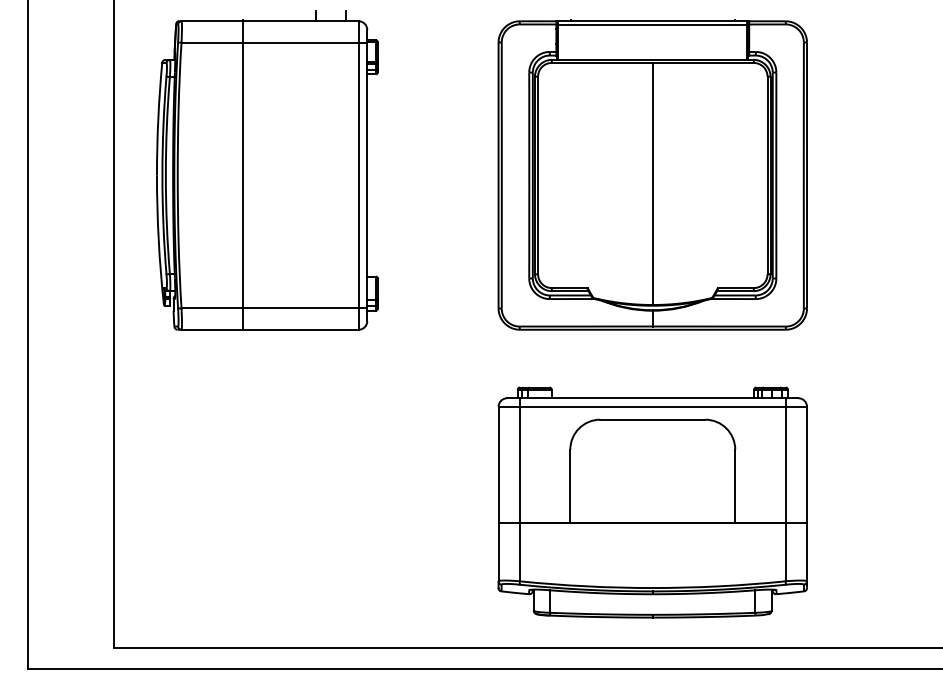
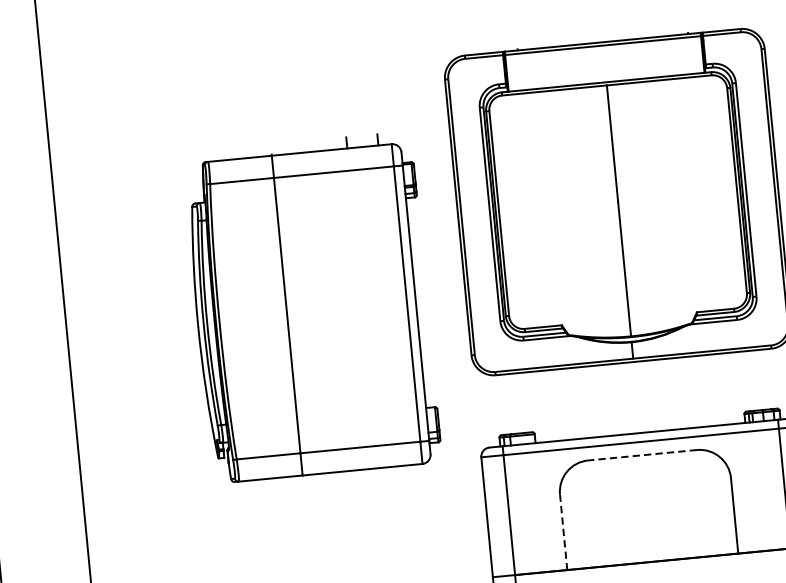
part: (267, 170) -> (312, 307), moved
line: (652, 419) -> (642, 455), solid -> dashed
line: (570, 486) -> (563, 532), solid -> dashed

